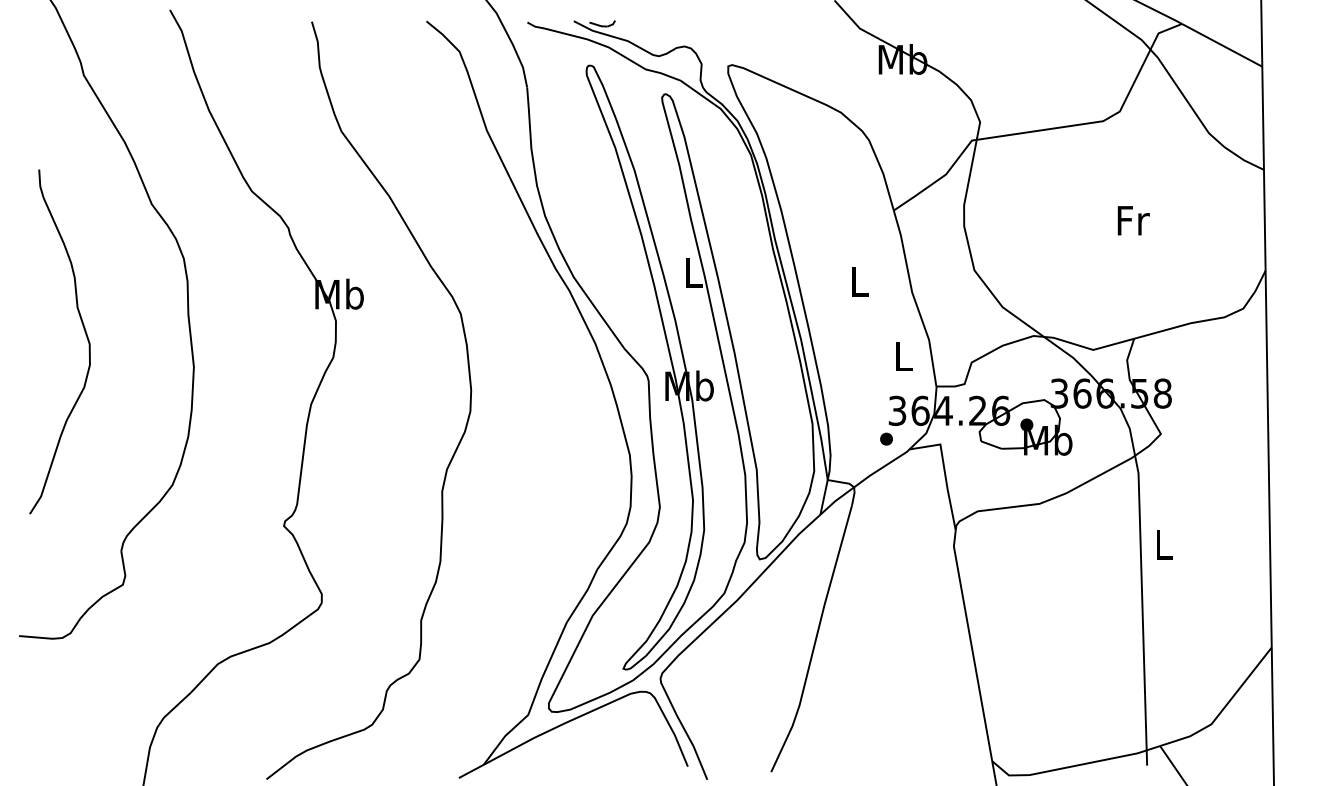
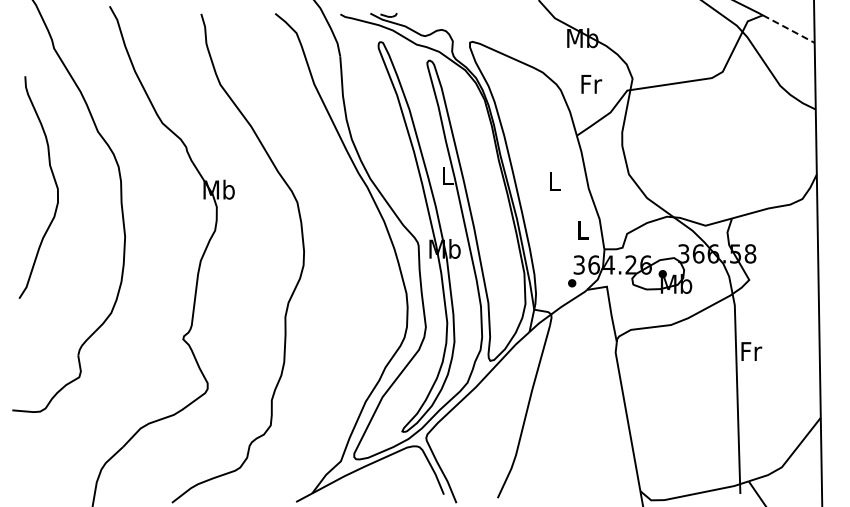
line: (1223, 45) -> (789, 29), solid -> dashed
text: (1133, 221) -> (591, 84), moved
curve: (84, 334) -> (54, 182), moved
text: (1164, 544) -> (751, 351), L -> Fr

